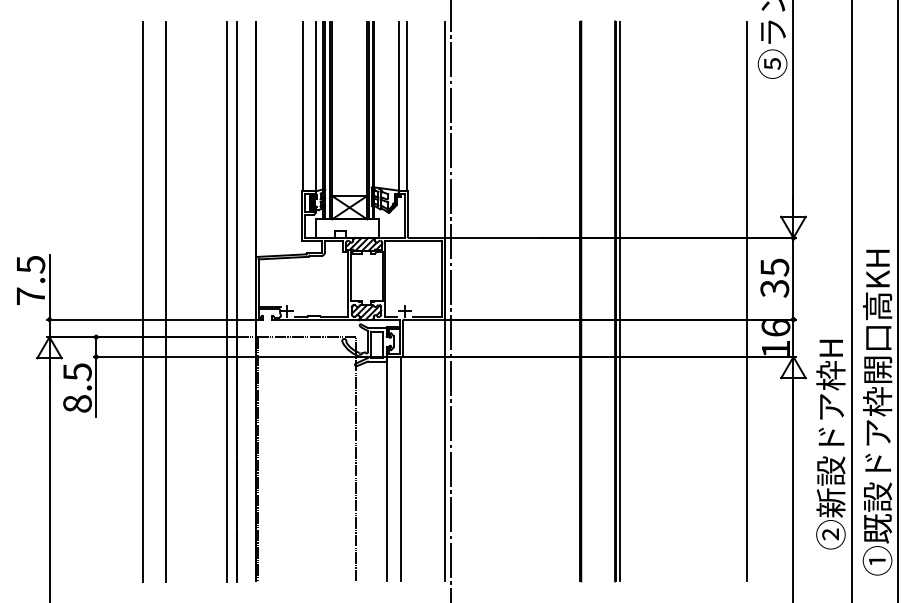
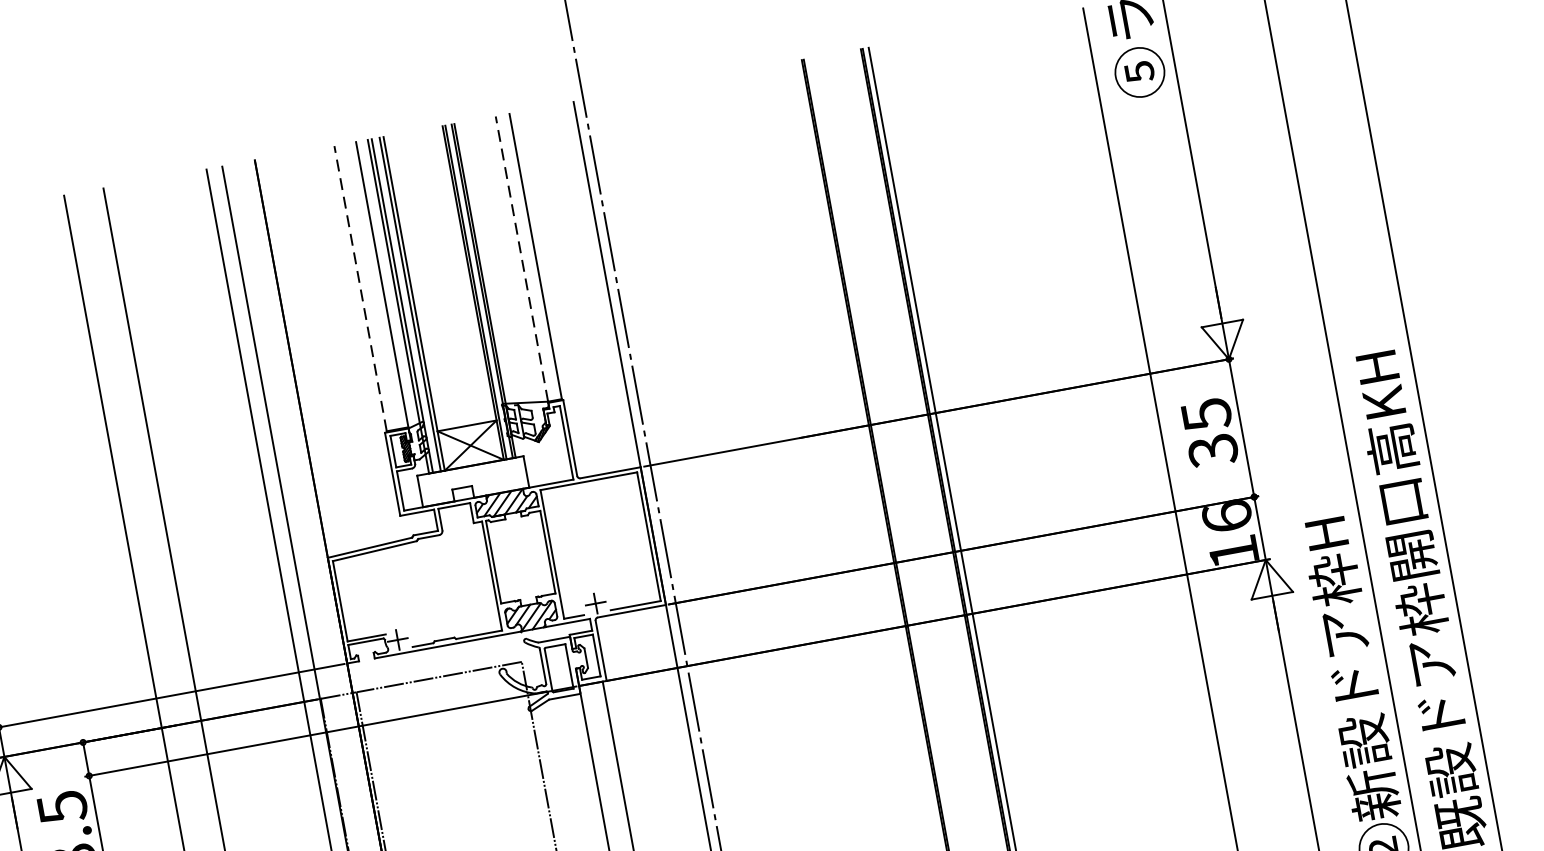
line: (303, 106) -> (361, 289), solid -> dashed
line: (398, 106) -> (521, 259), solid -> dashed

